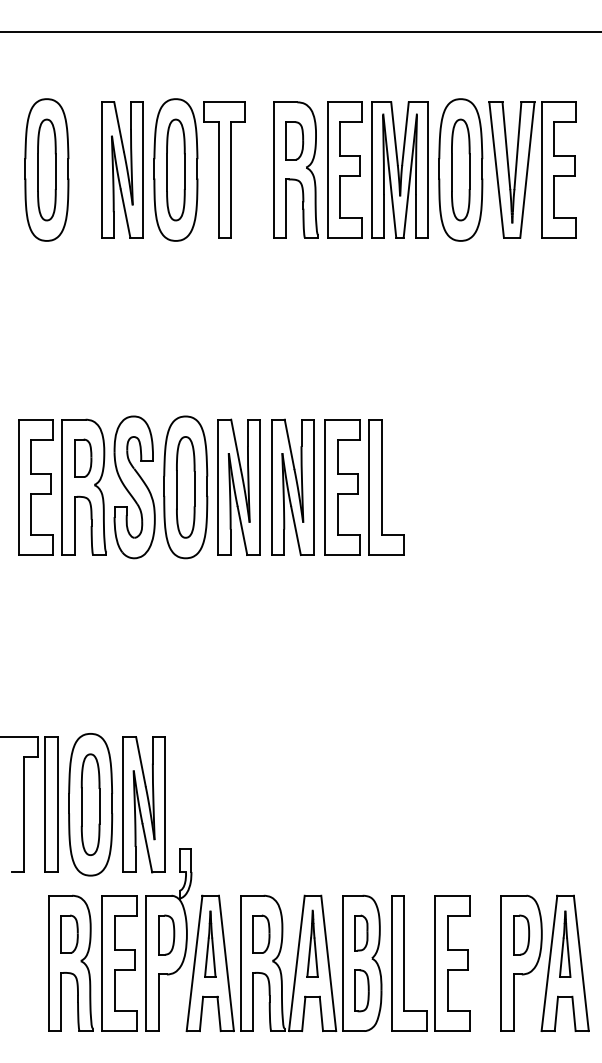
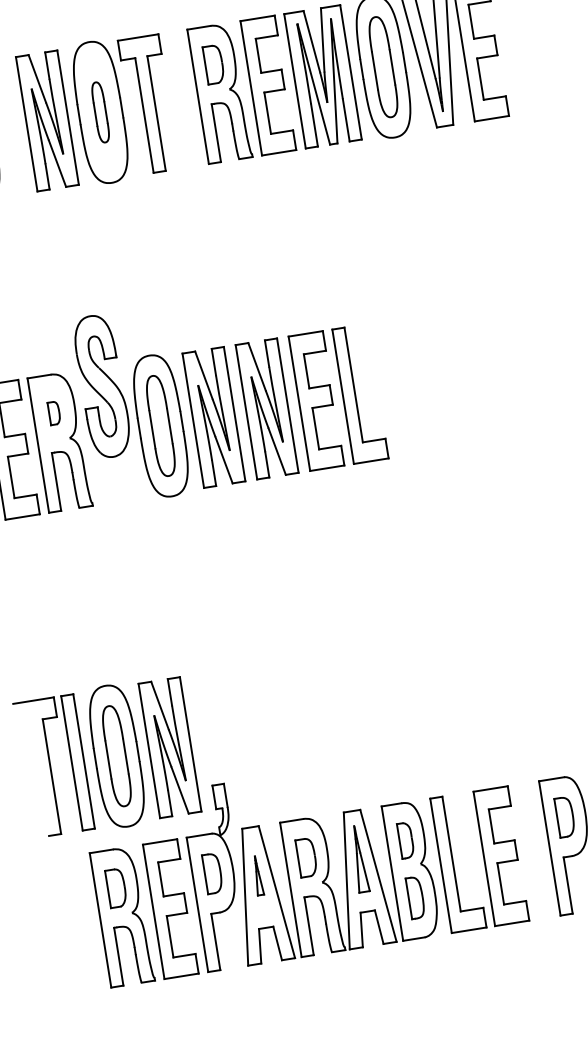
part: (175, 169) -> (100, 111), size x0.6
part: (83, 457) -> (54, 412), size x0.6
part: (134, 487) -> (102, 386), moved
part: (210, 943) -> (257, 874), size x0.6

